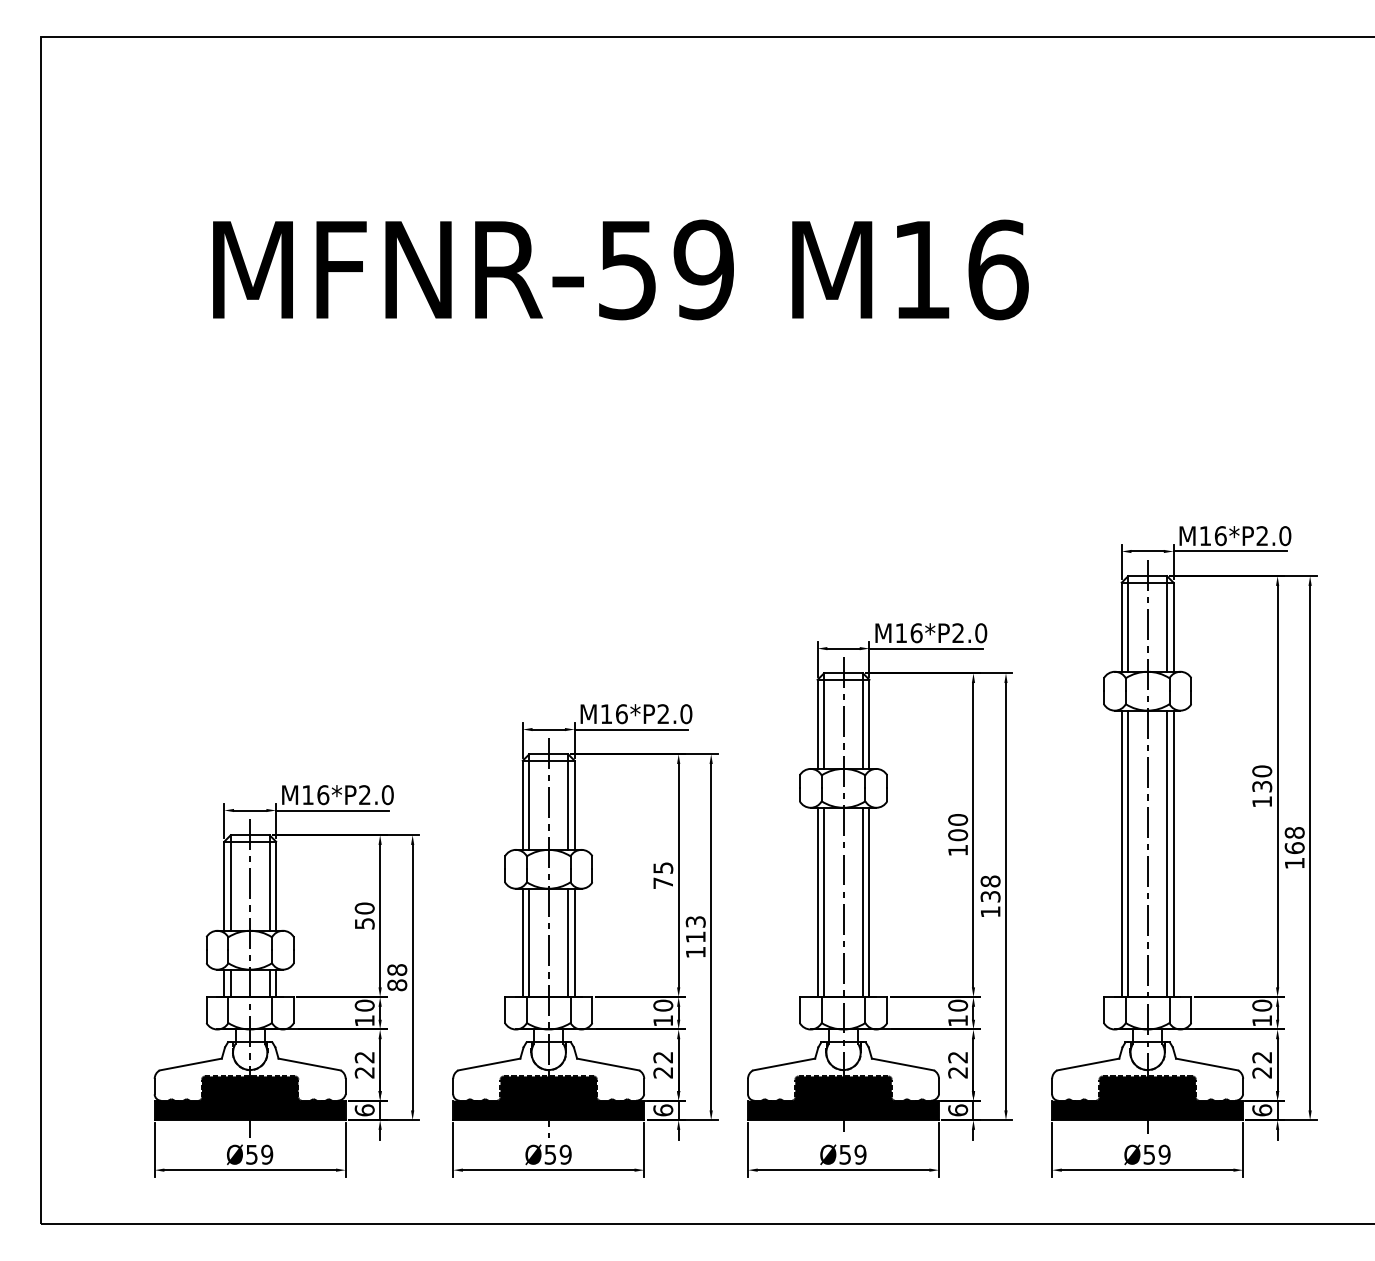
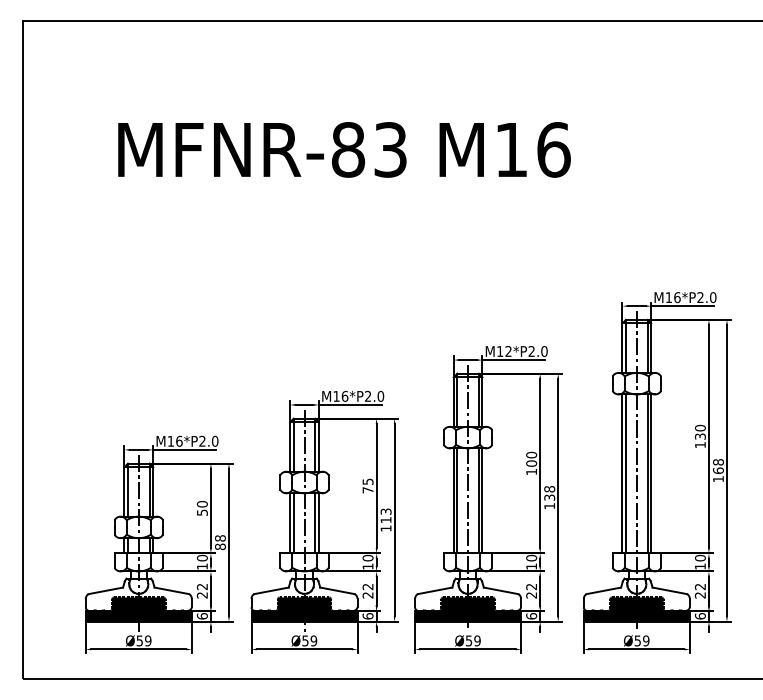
text: (665, 269) -> (369, 149), MFNR-59 -> MFNR-83
text: (916, 633) -> (508, 351), M16*P2.0 -> M12*P2.0

